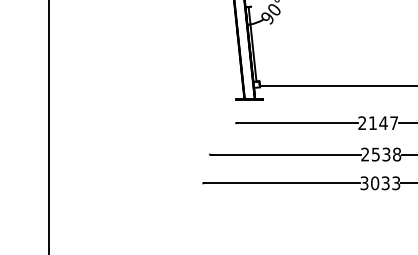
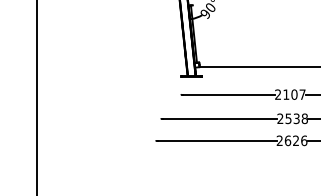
text: (383, 123) -> (294, 94), 2147 -> 2107
text: (380, 183) -> (292, 140), 3033 -> 2626

